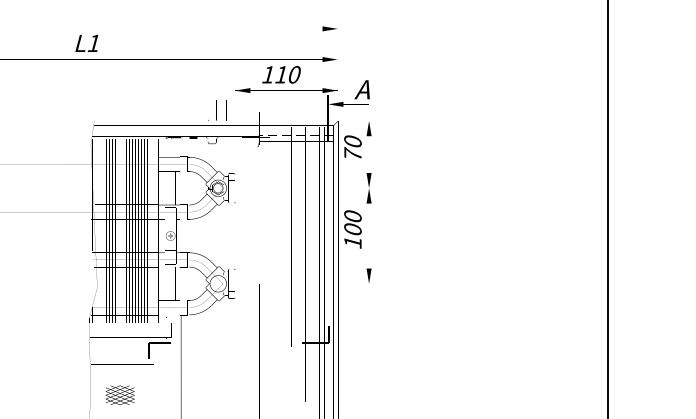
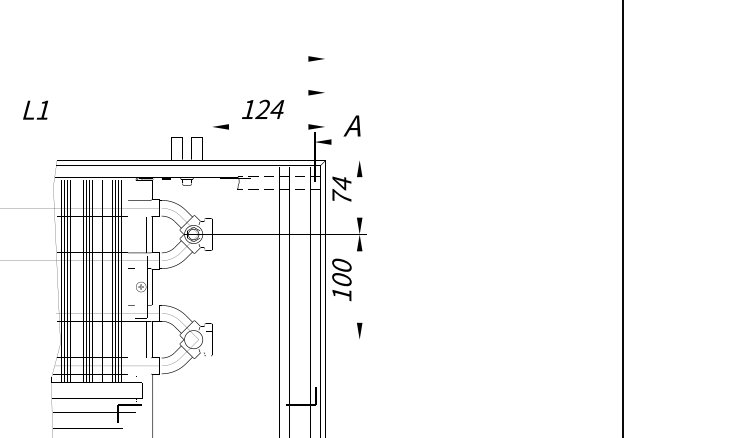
text: (86, 42) -> (35, 109), moved
text: (287, 74) -> (269, 109), 110 -> 124
text: (352, 141) -> (341, 182), 70 -> 74

